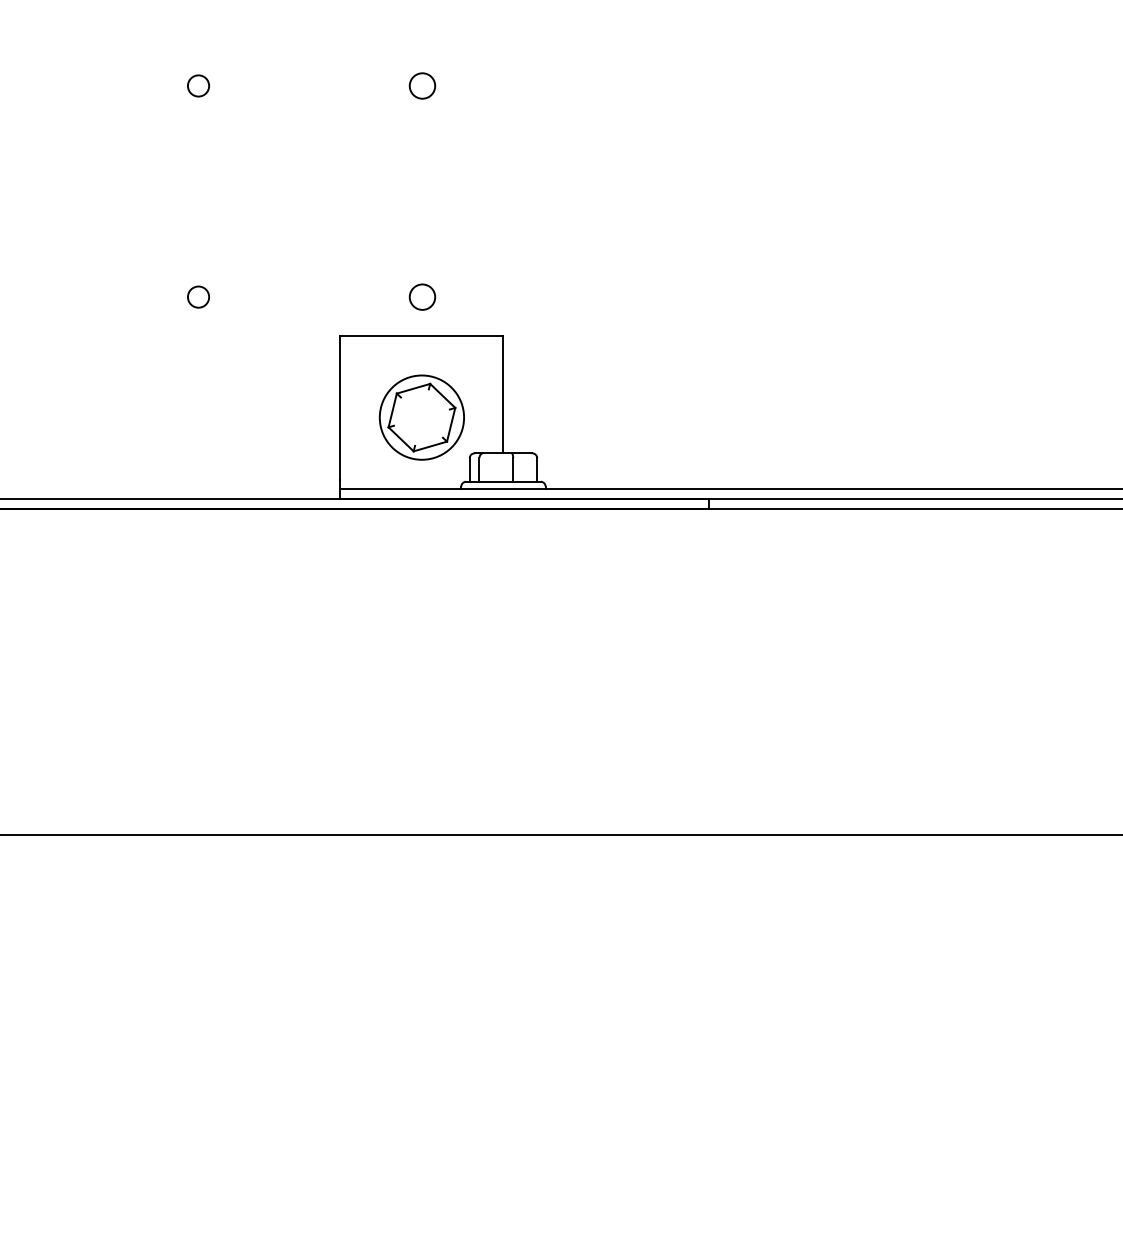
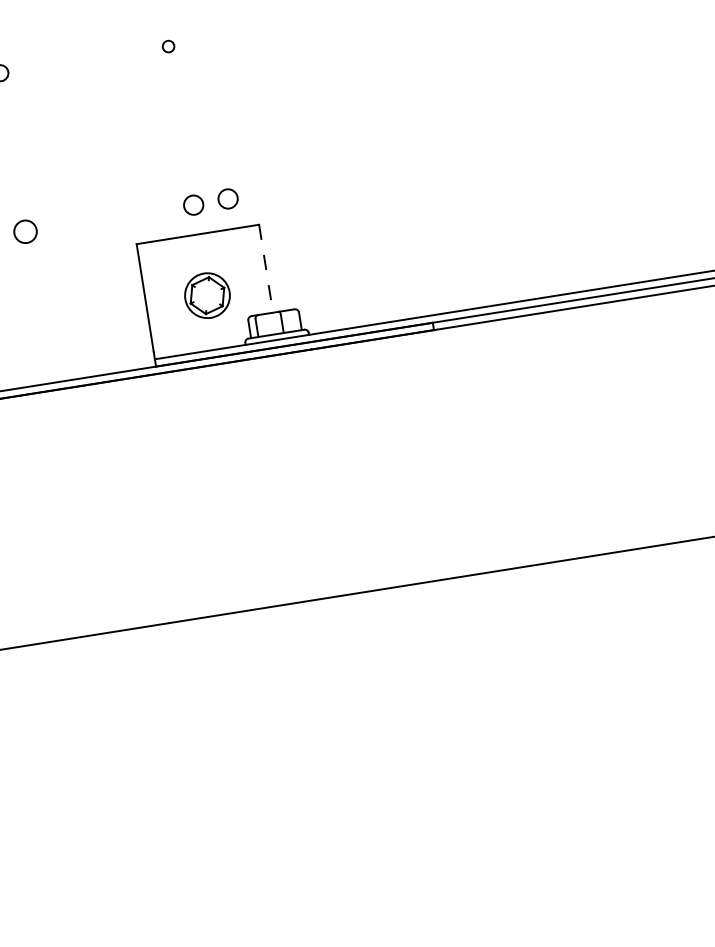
circle: (422, 85) -> (168, 46), size x0.6
circle: (468, 295) -> (228, 198), added
circle: (198, 296) -> (25, 231), size x1.4
line: (503, 394) -> (266, 268), solid -> dashed
part: (421, 417) -> (207, 295), size x0.7

